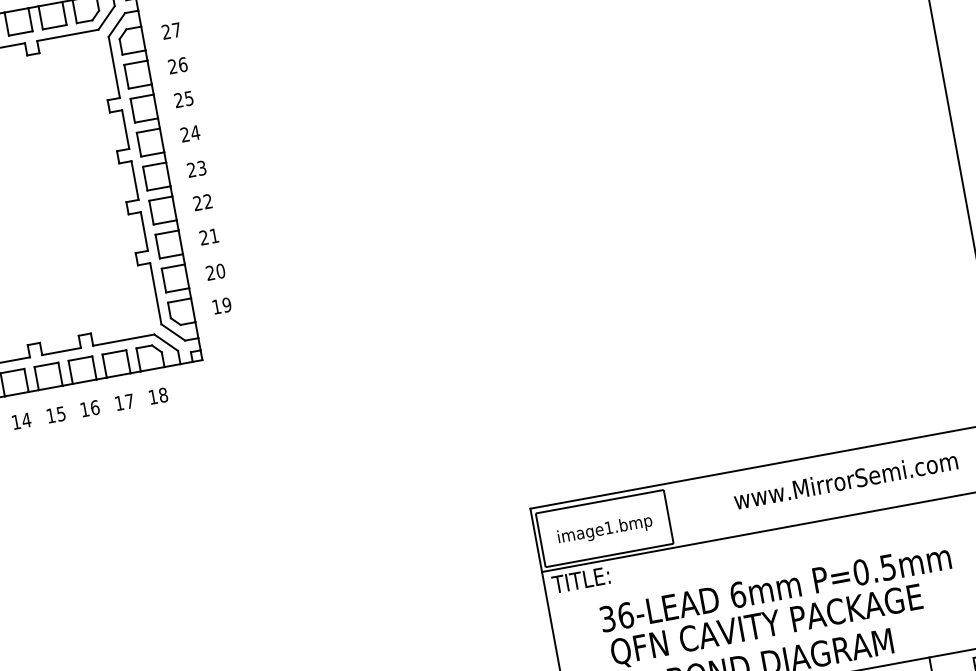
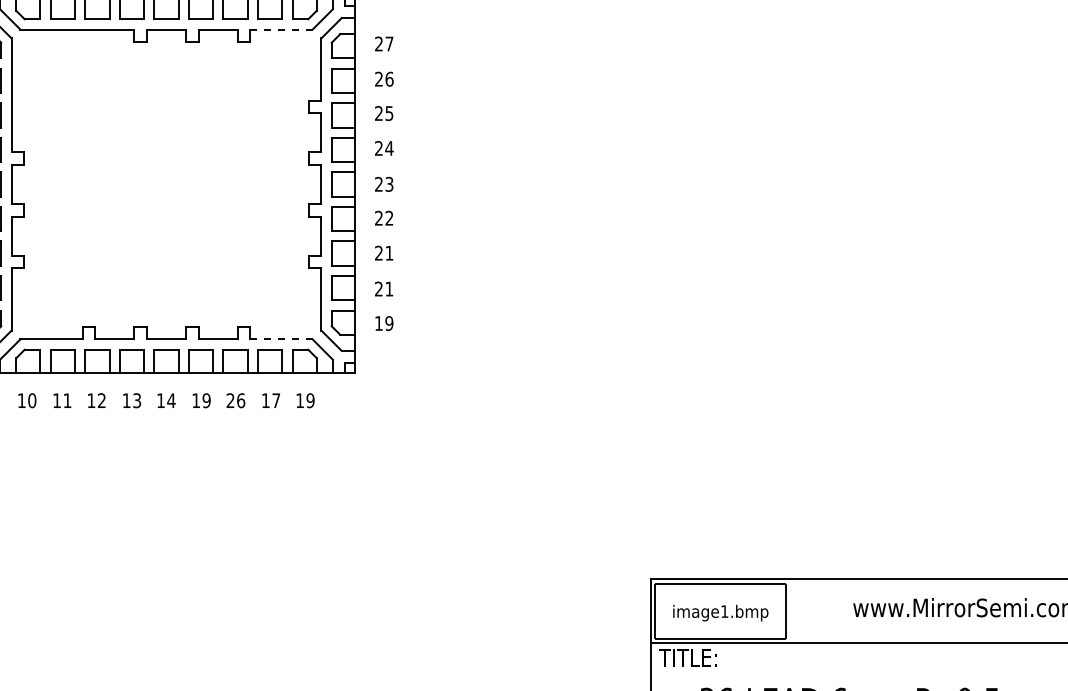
line: (68, 35) -> (282, 29), solid -> dashed
text: (220, 270) -> (389, 288), 20 -> 21
line: (123, 340) -> (281, 339), solid -> dashed
text: (163, 394) -> (310, 400), 18 -> 19
text: (84, 409) -> (230, 400), 16 -> 26
text: (61, 413) -> (206, 400), 15 -> 19

